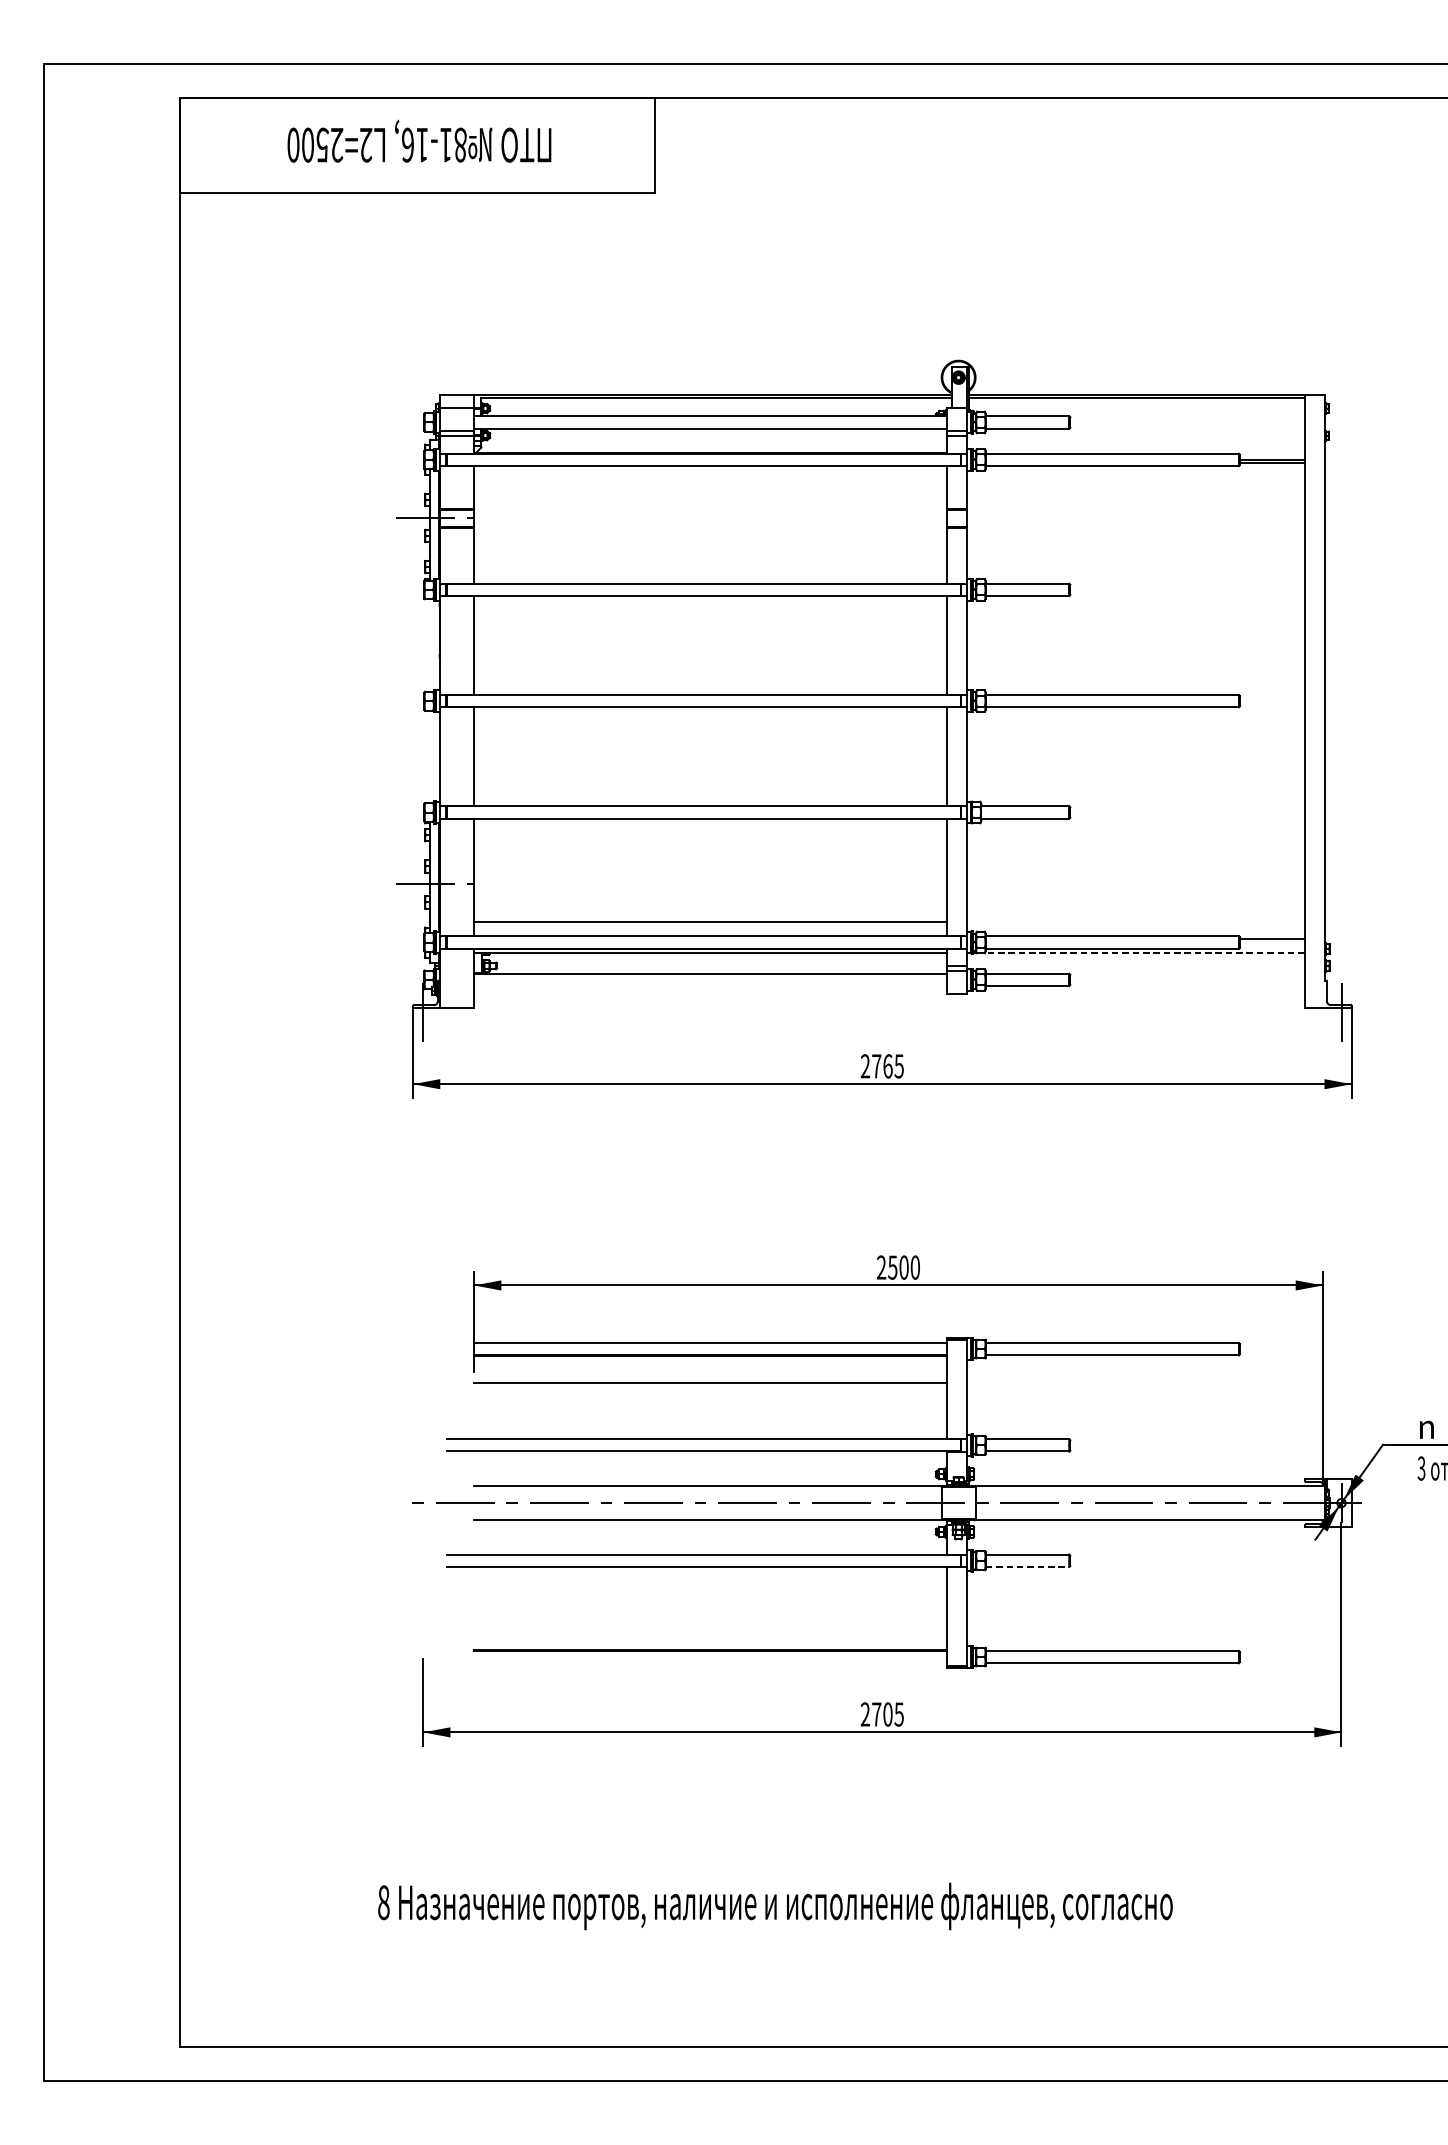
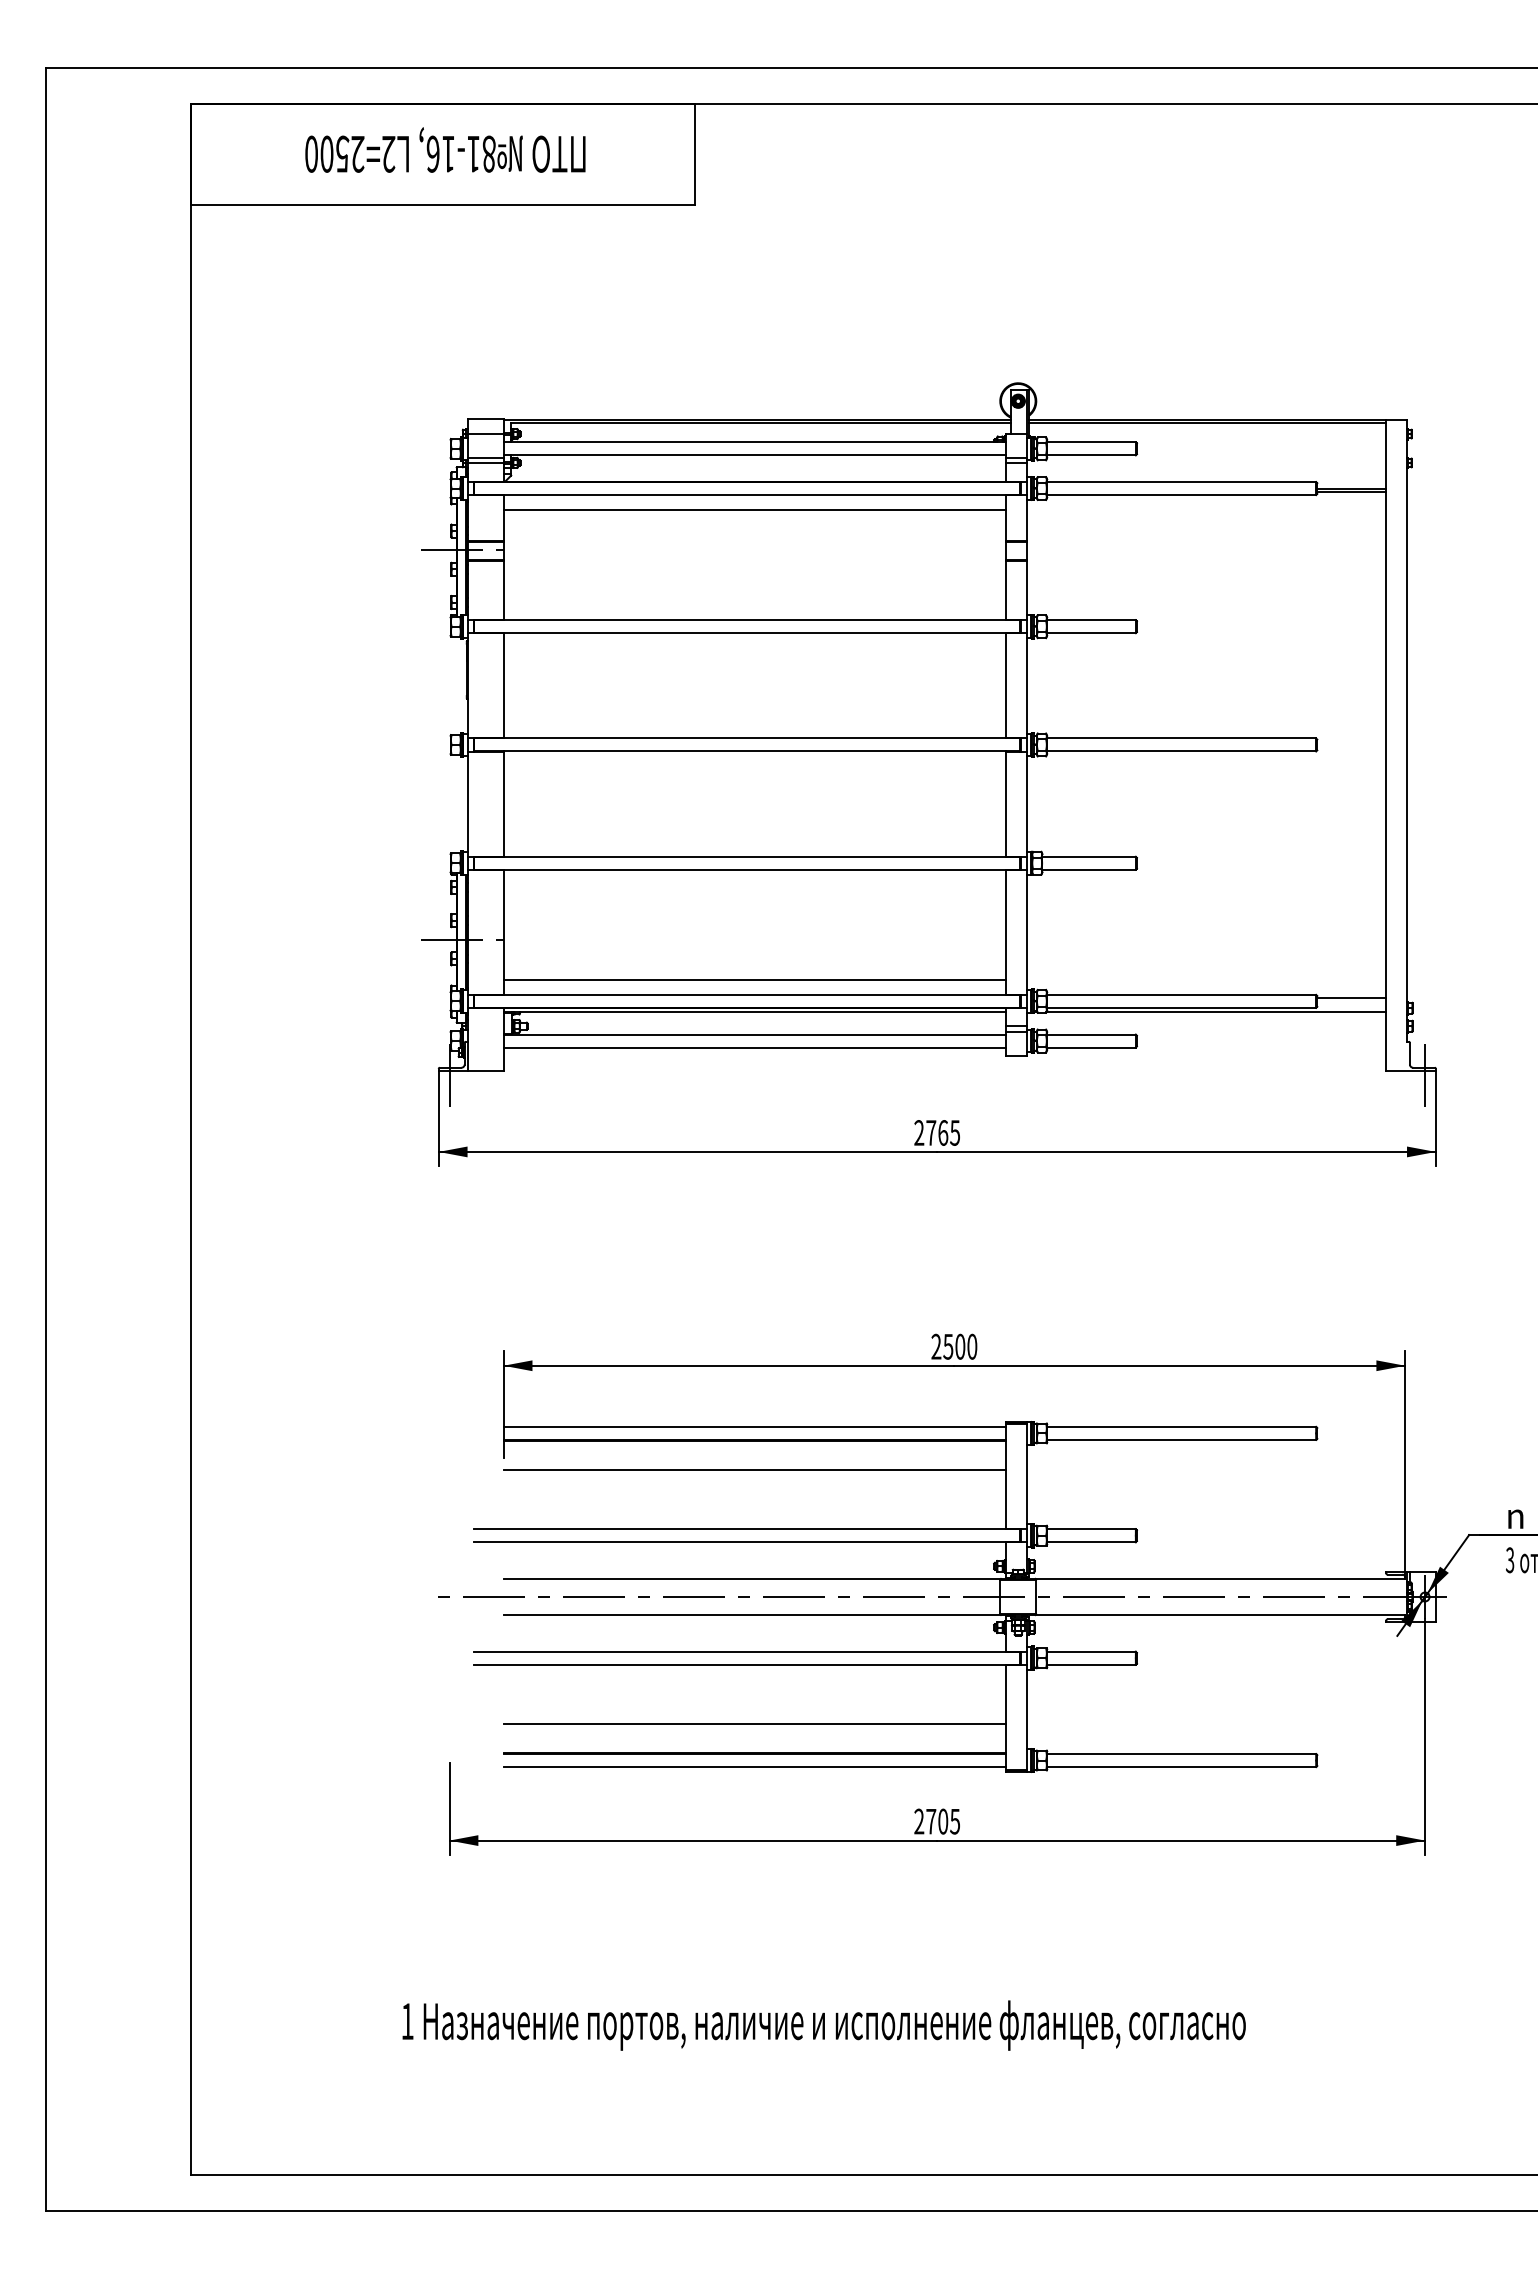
line: (710, 480) -> (754, 510), added
line: (1145, 952) -> (1216, 1012), dashed -> solid
line: (710, 985) -> (754, 1047), added
line: (1028, 1566) -> (1092, 1664), dashed -> solid
line: (710, 1623) -> (754, 1724), added
line: (710, 1663) -> (754, 1767), added
text: (383, 1902) -> (407, 2021), 8 -> 1

